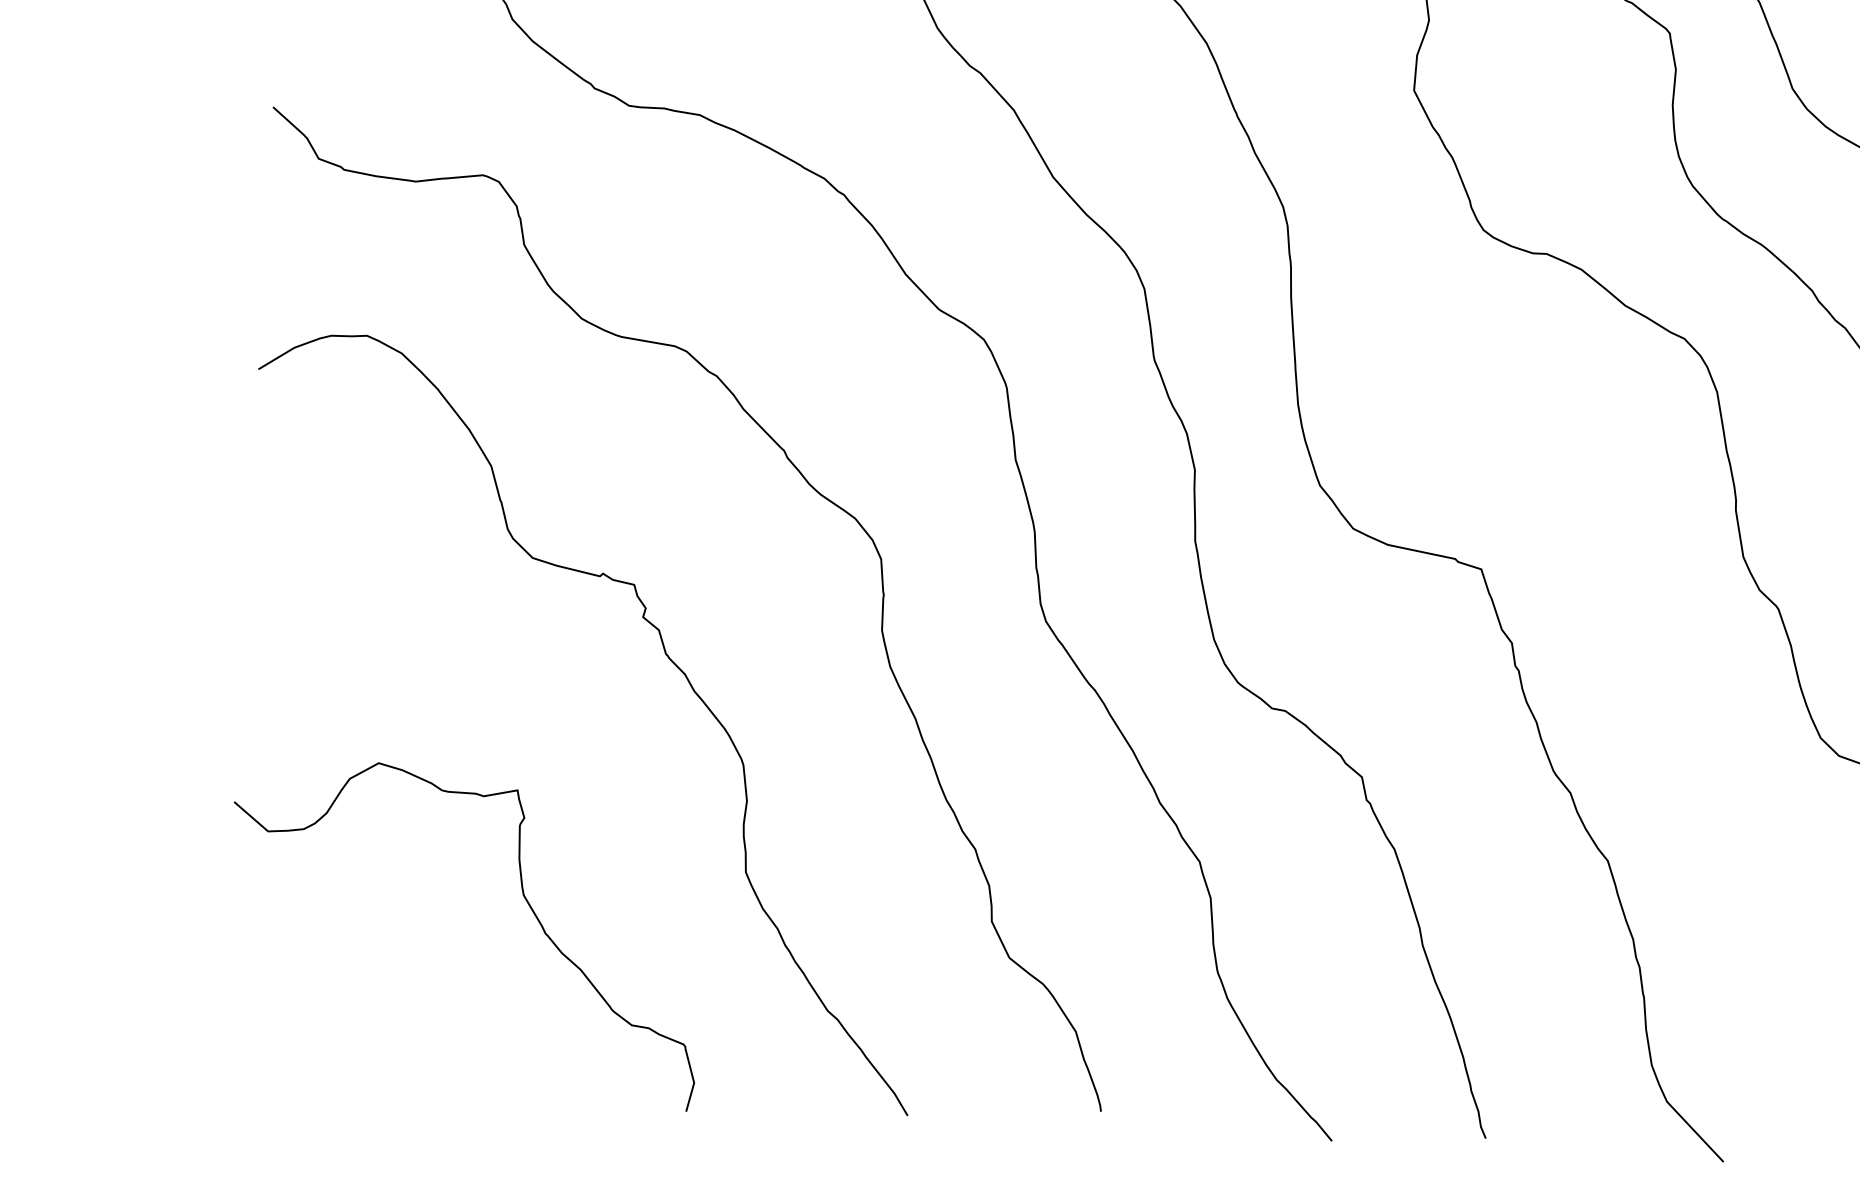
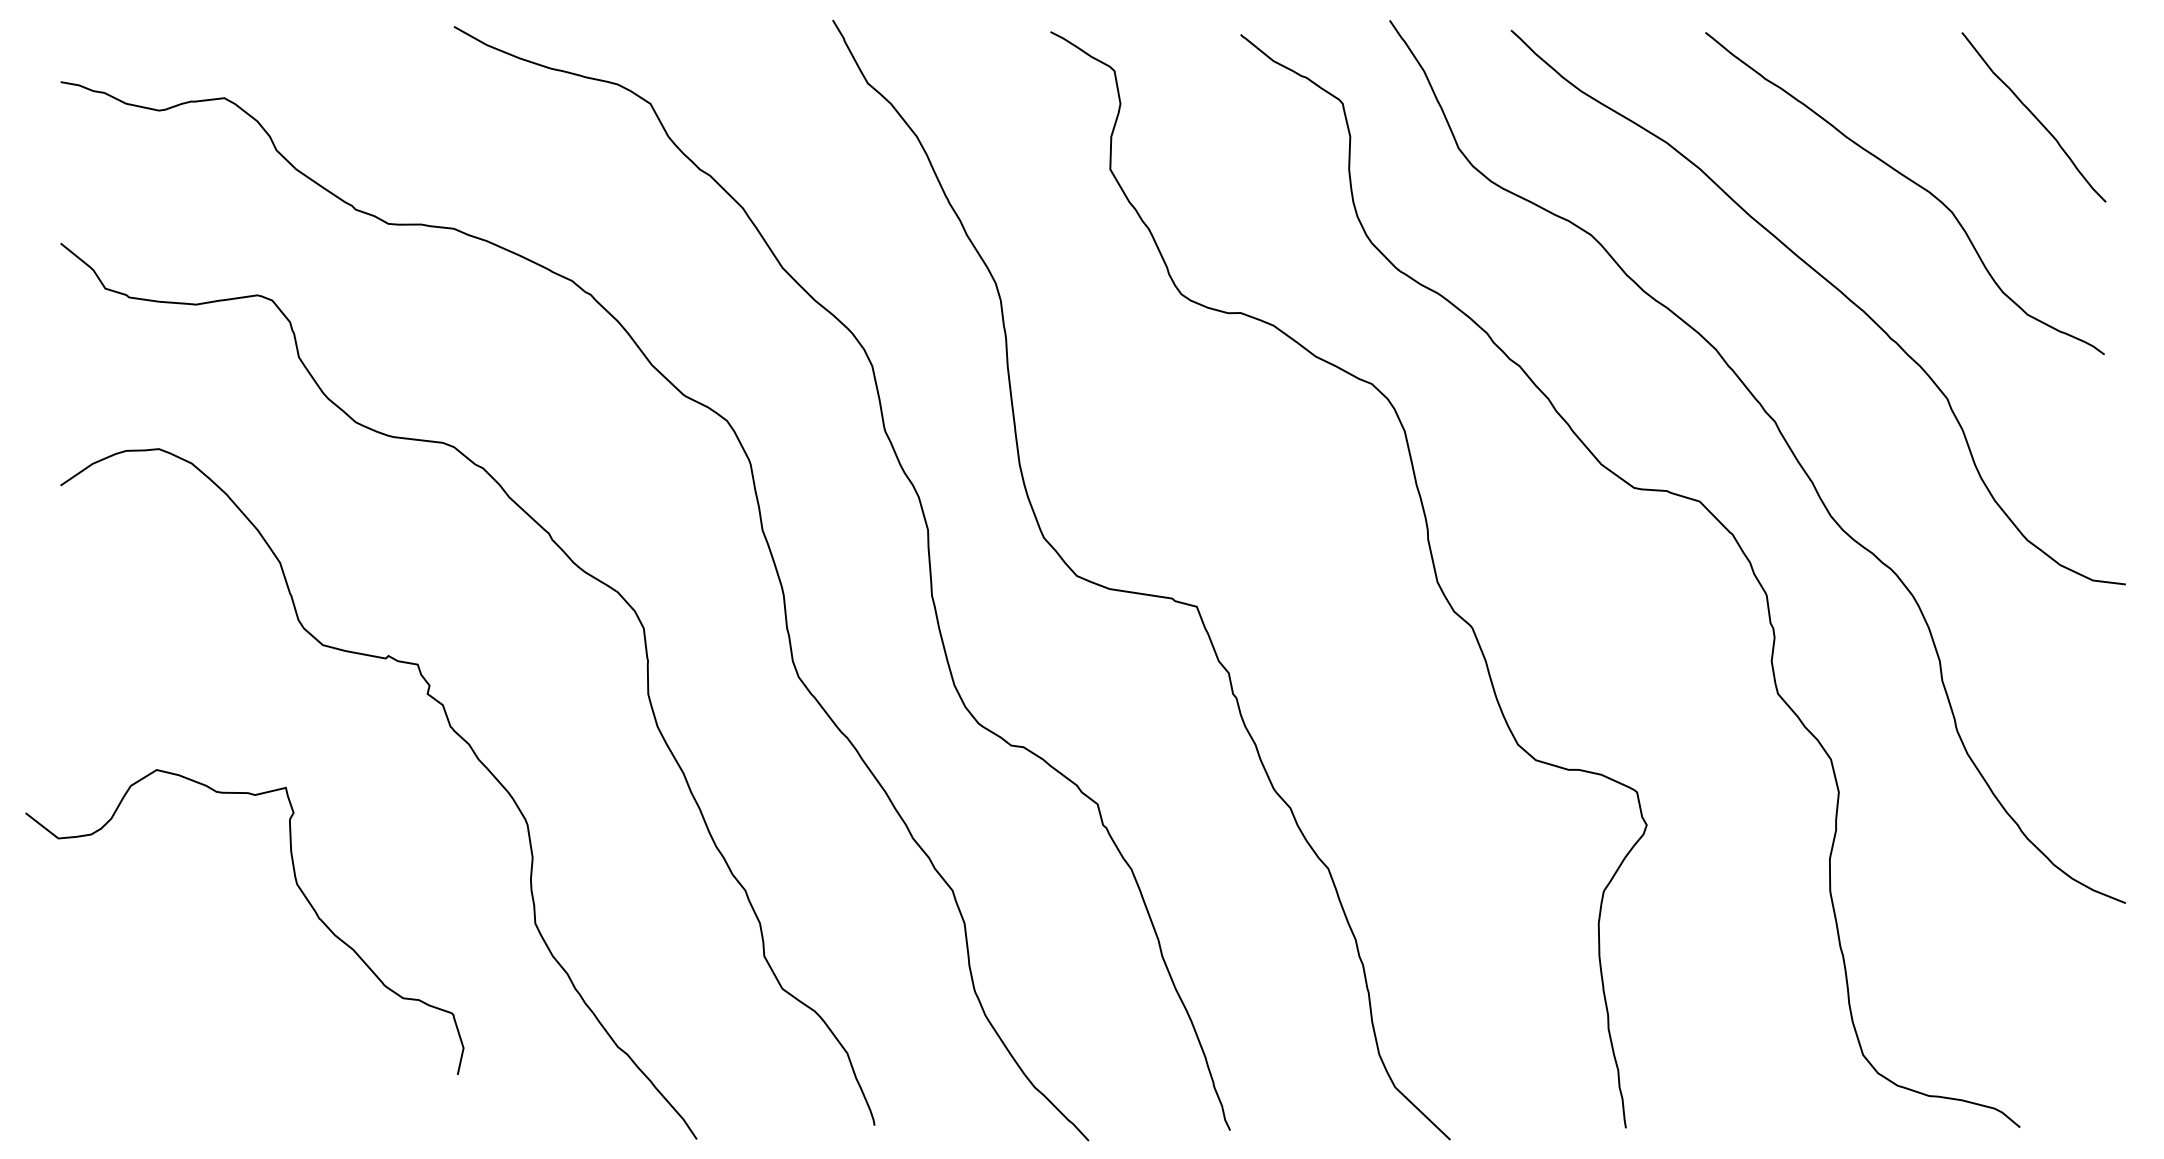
curve: (523, 896) -> (296, 885), moved

